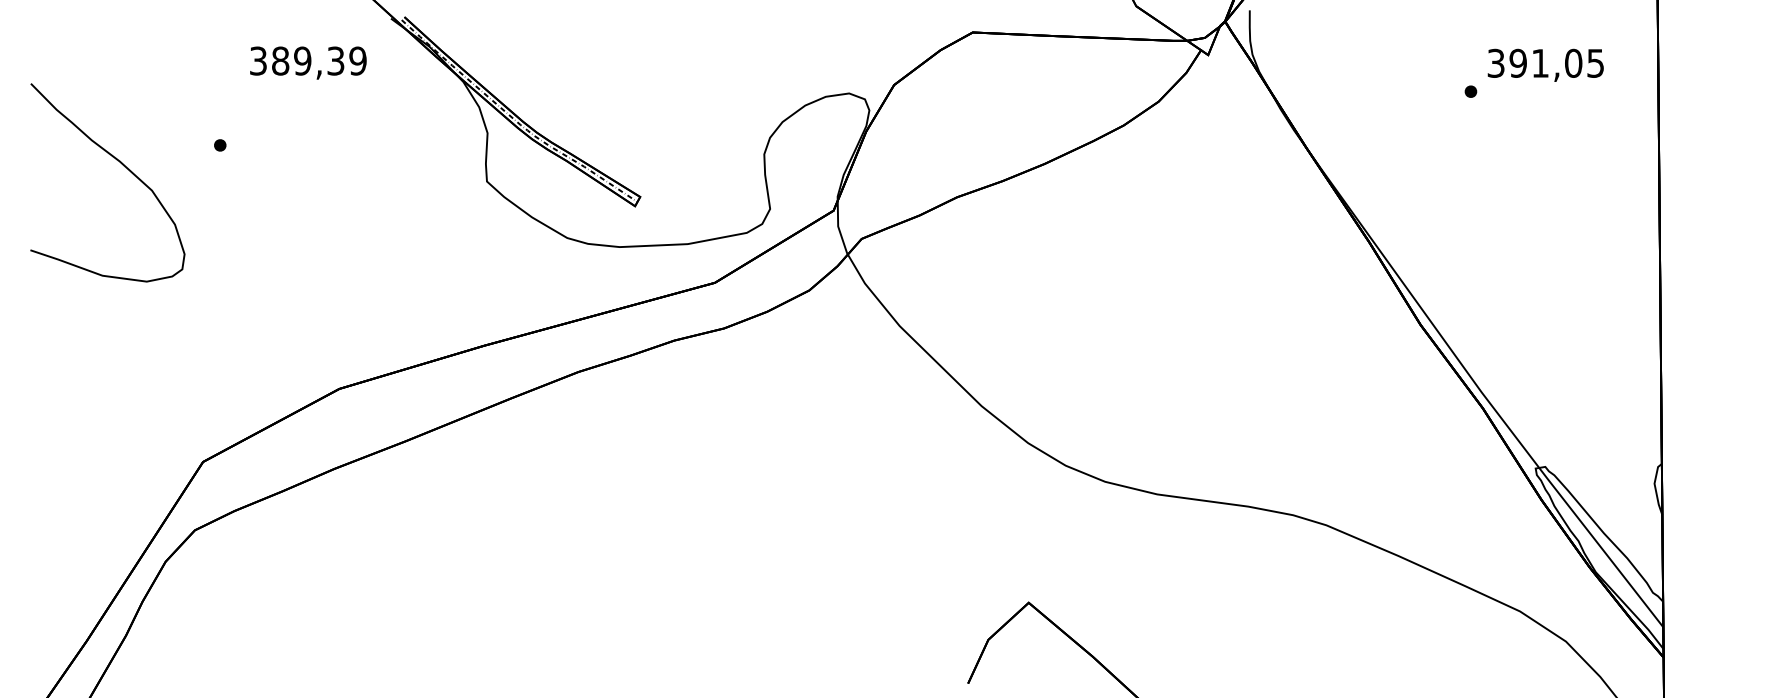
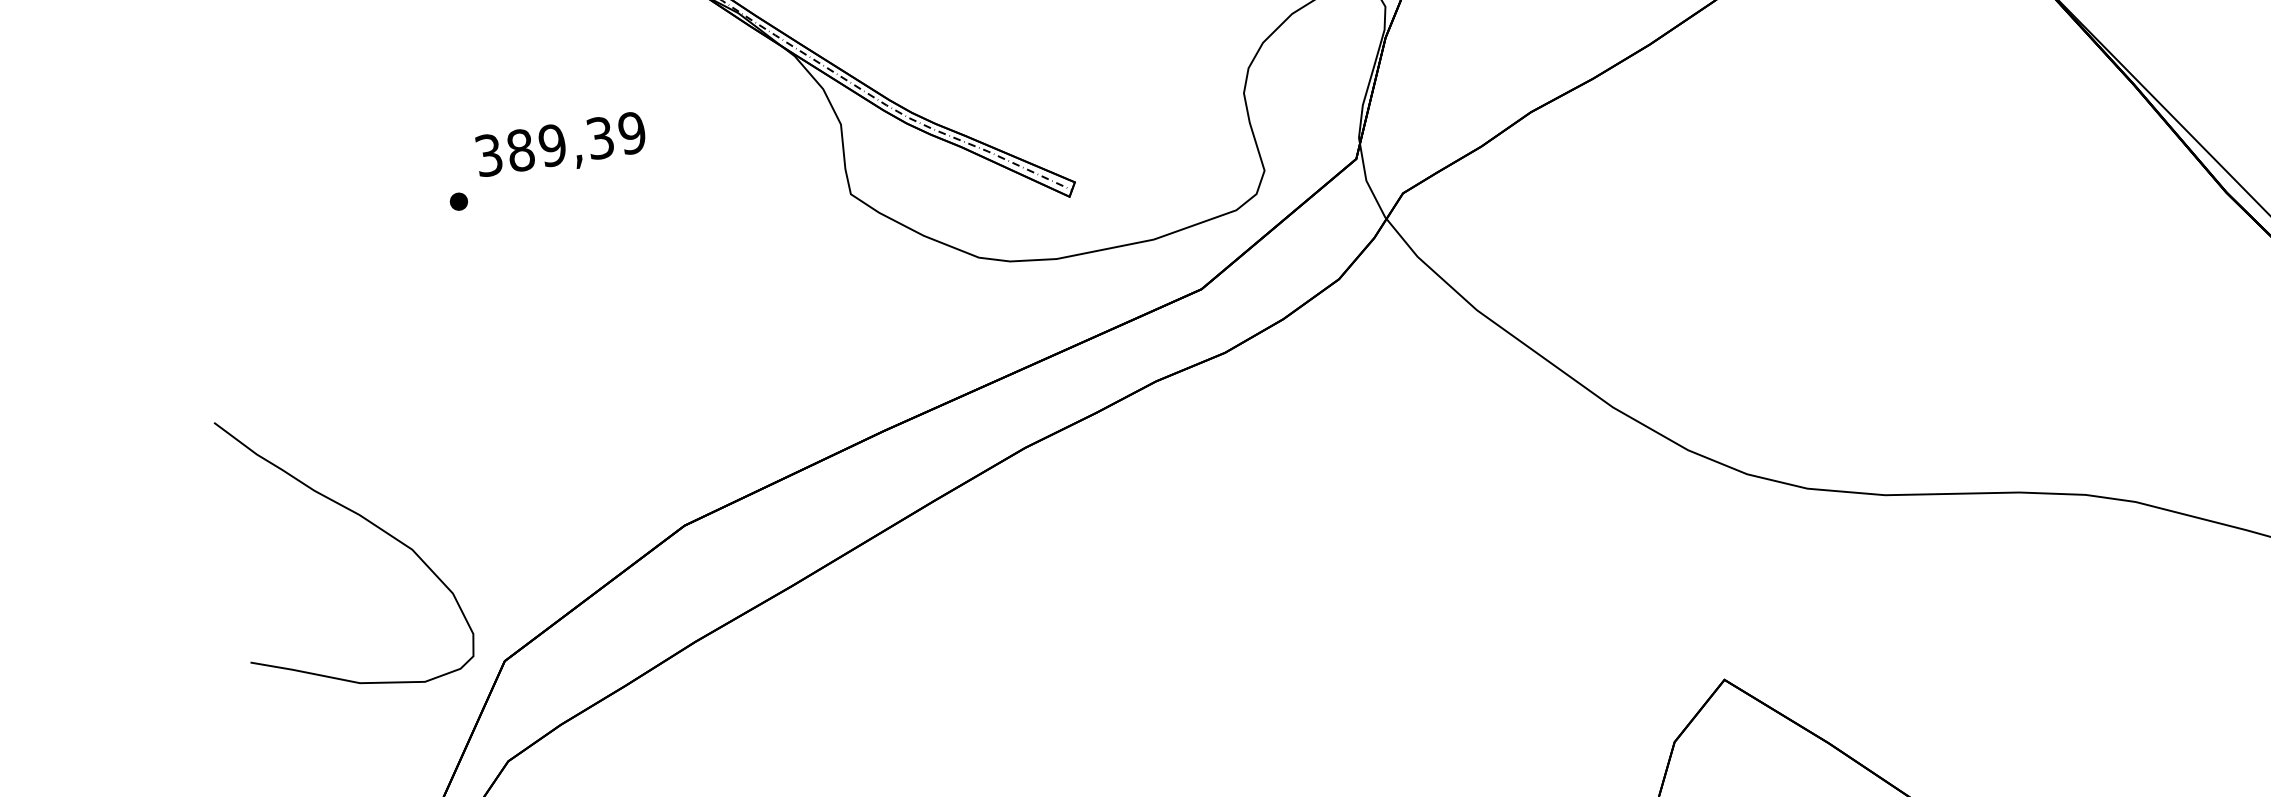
text: (308, 62) -> (561, 146), moved
curve: (123, 166) -> (365, 521), moved

